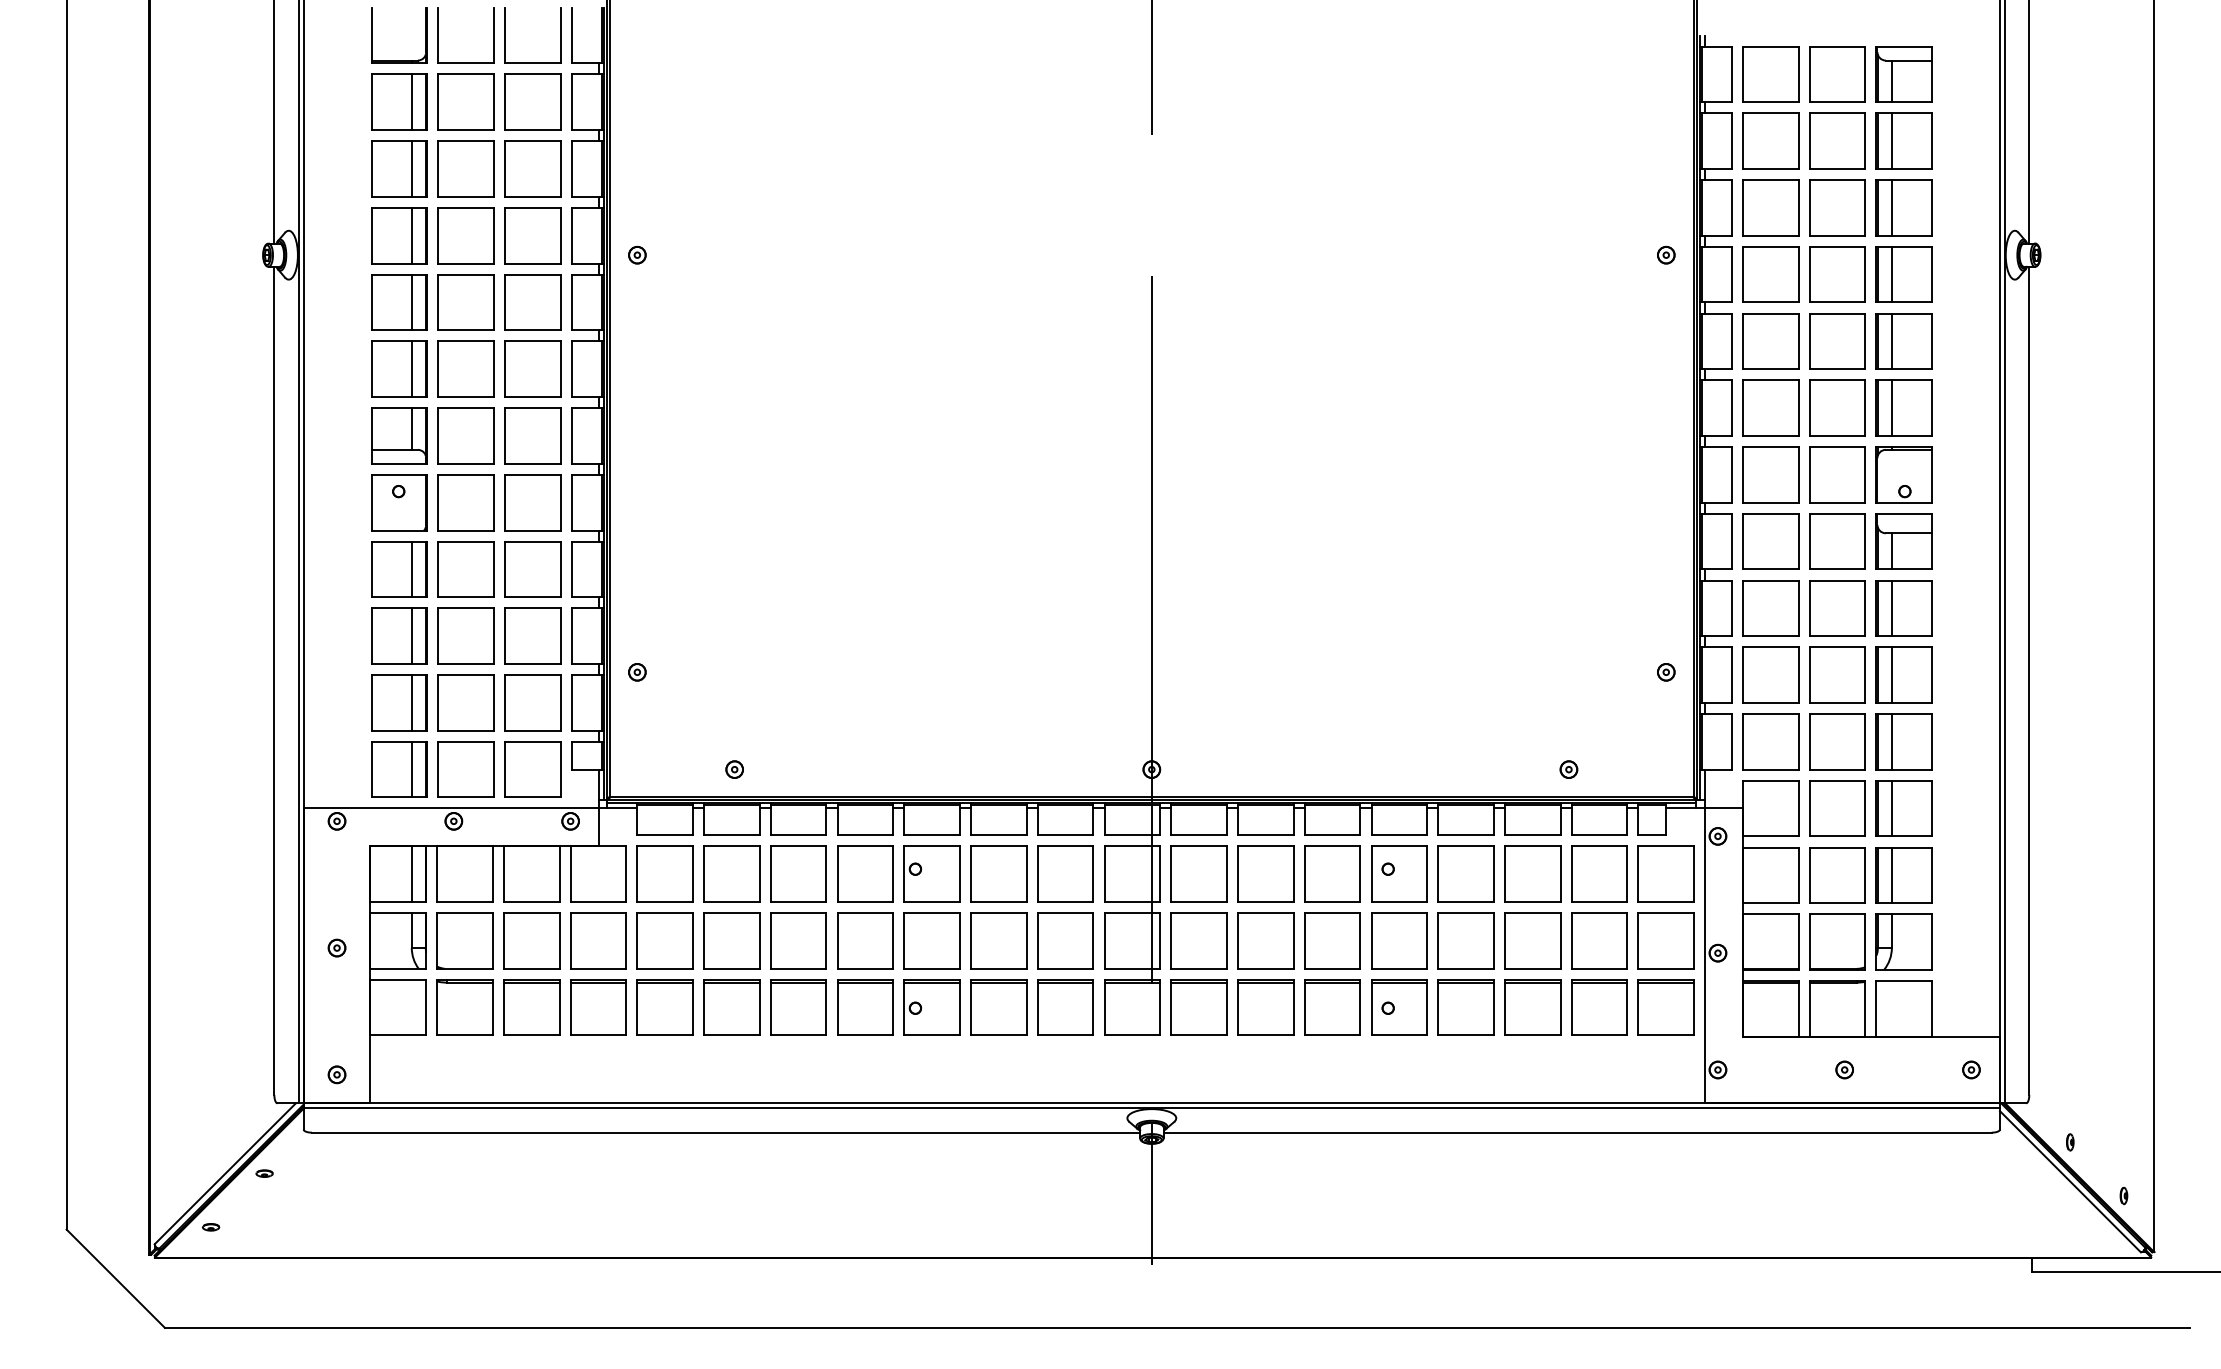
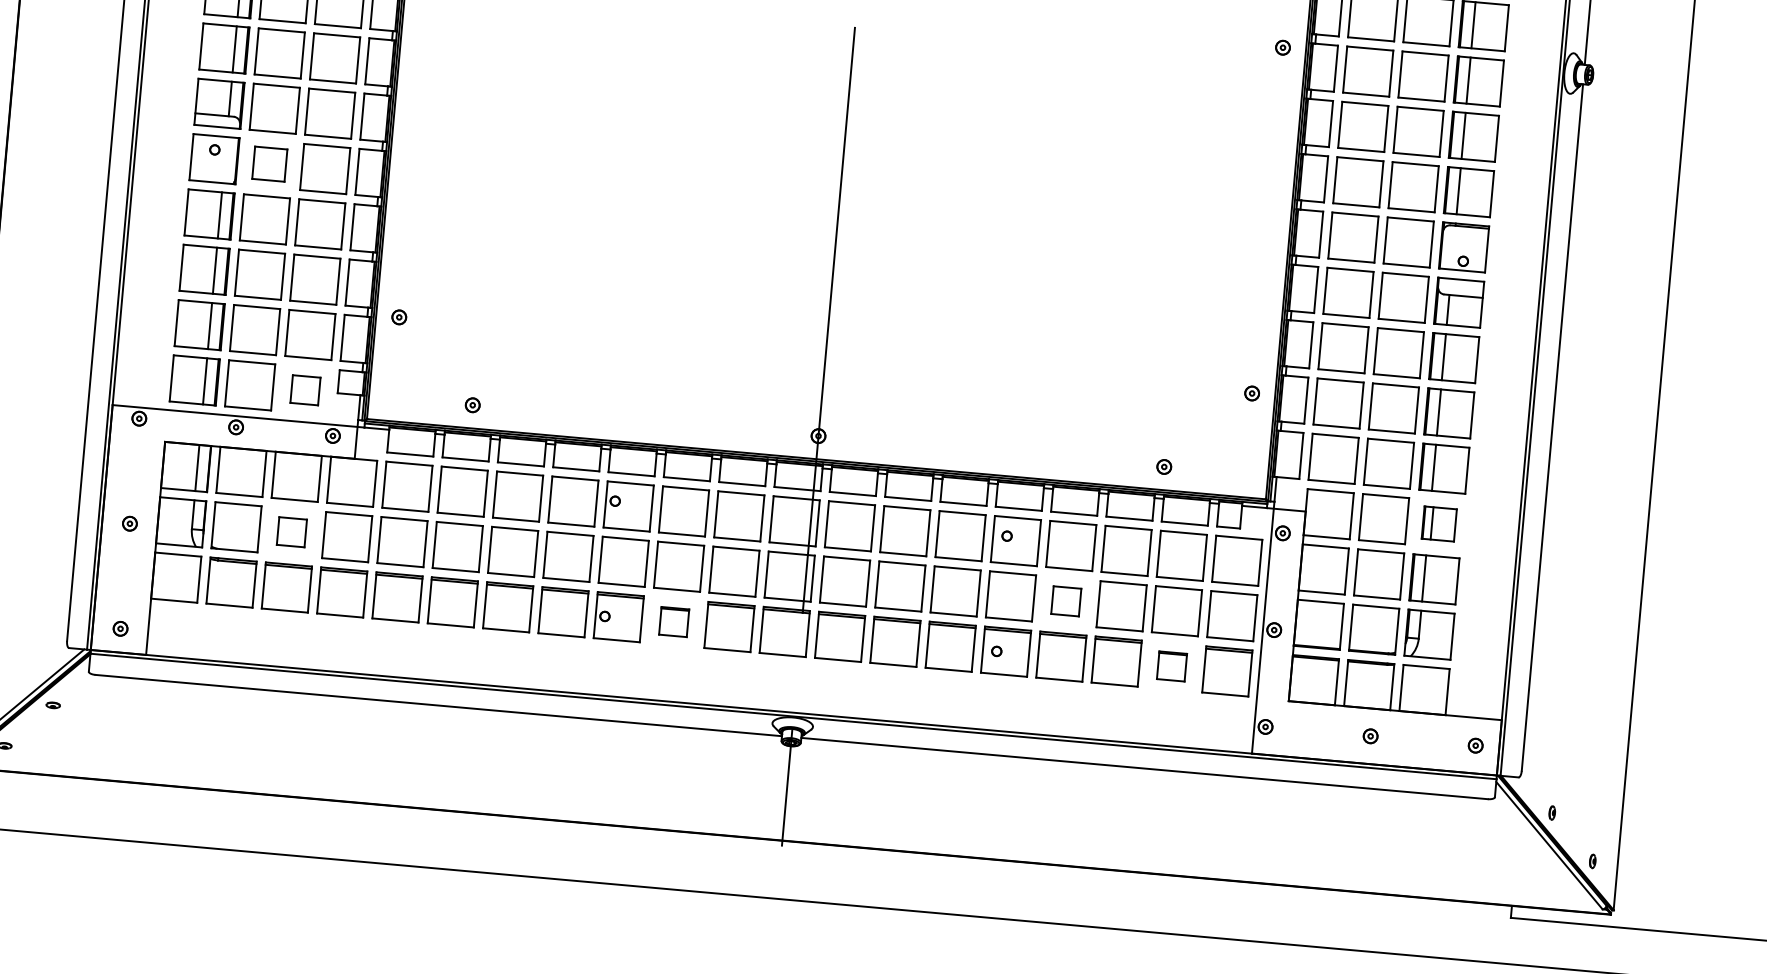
part: (465, 502) -> (269, 163), size x0.7
part: (532, 769) -> (305, 390), size x0.6
part: (1903, 808) -> (1438, 523), size x0.7
part: (531, 940) -> (291, 531), size x0.6
part: (1465, 940) -> (1065, 600), size x0.6
part: (998, 1007) -> (673, 621), size x0.6
part: (1599, 1007) -> (1172, 666), size x0.6

